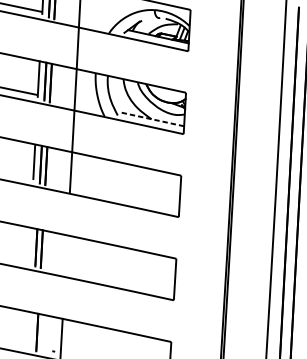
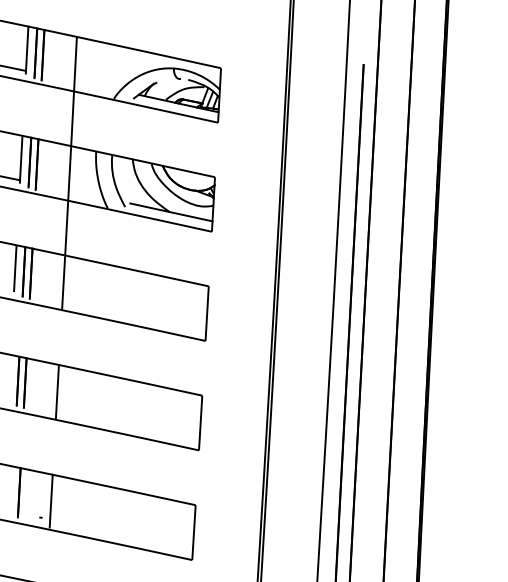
line: (152, 119) -> (171, 212), dashed -> solid
line: (65, 255) -> (56, 391), added

